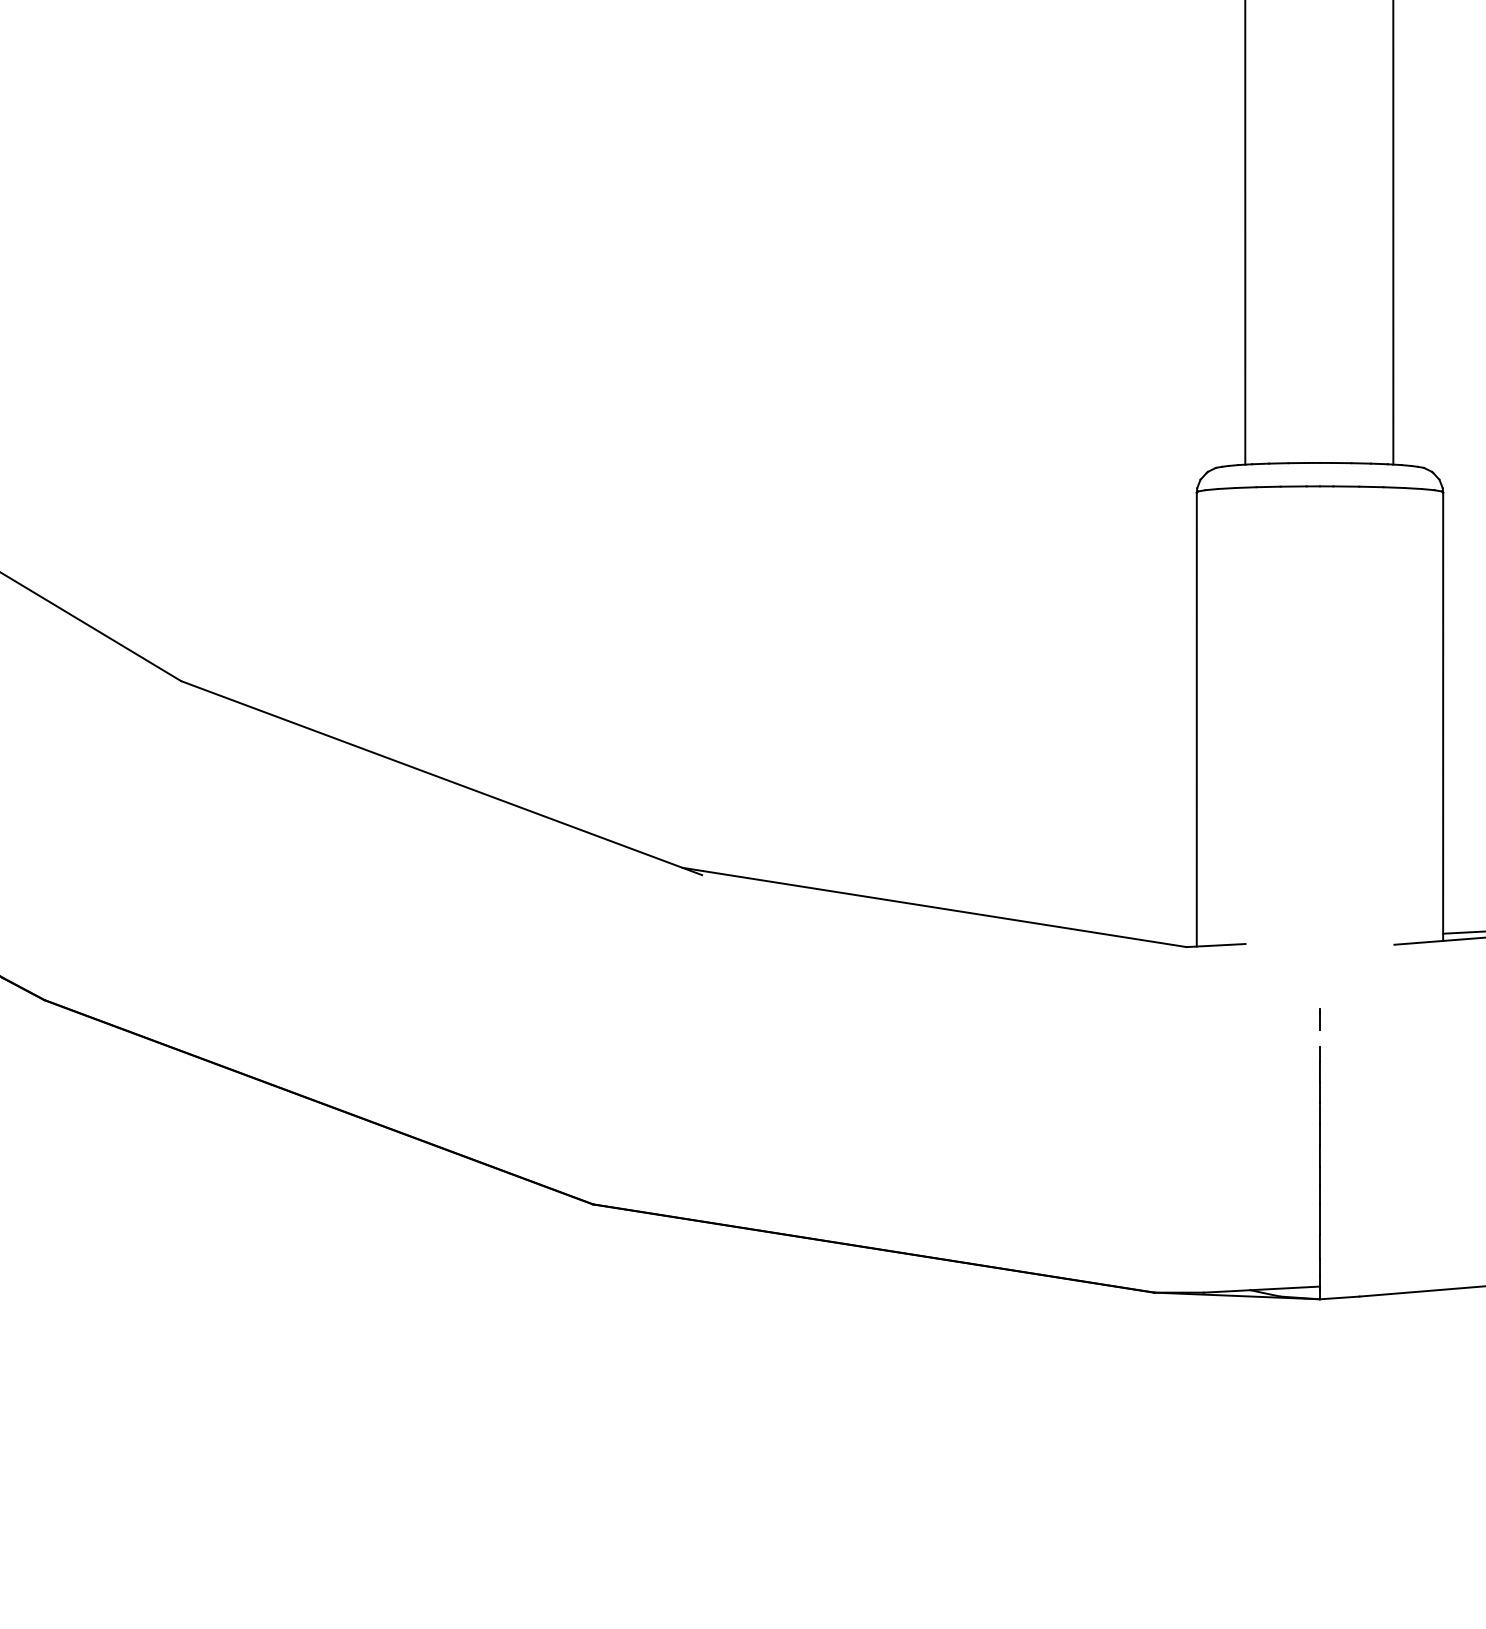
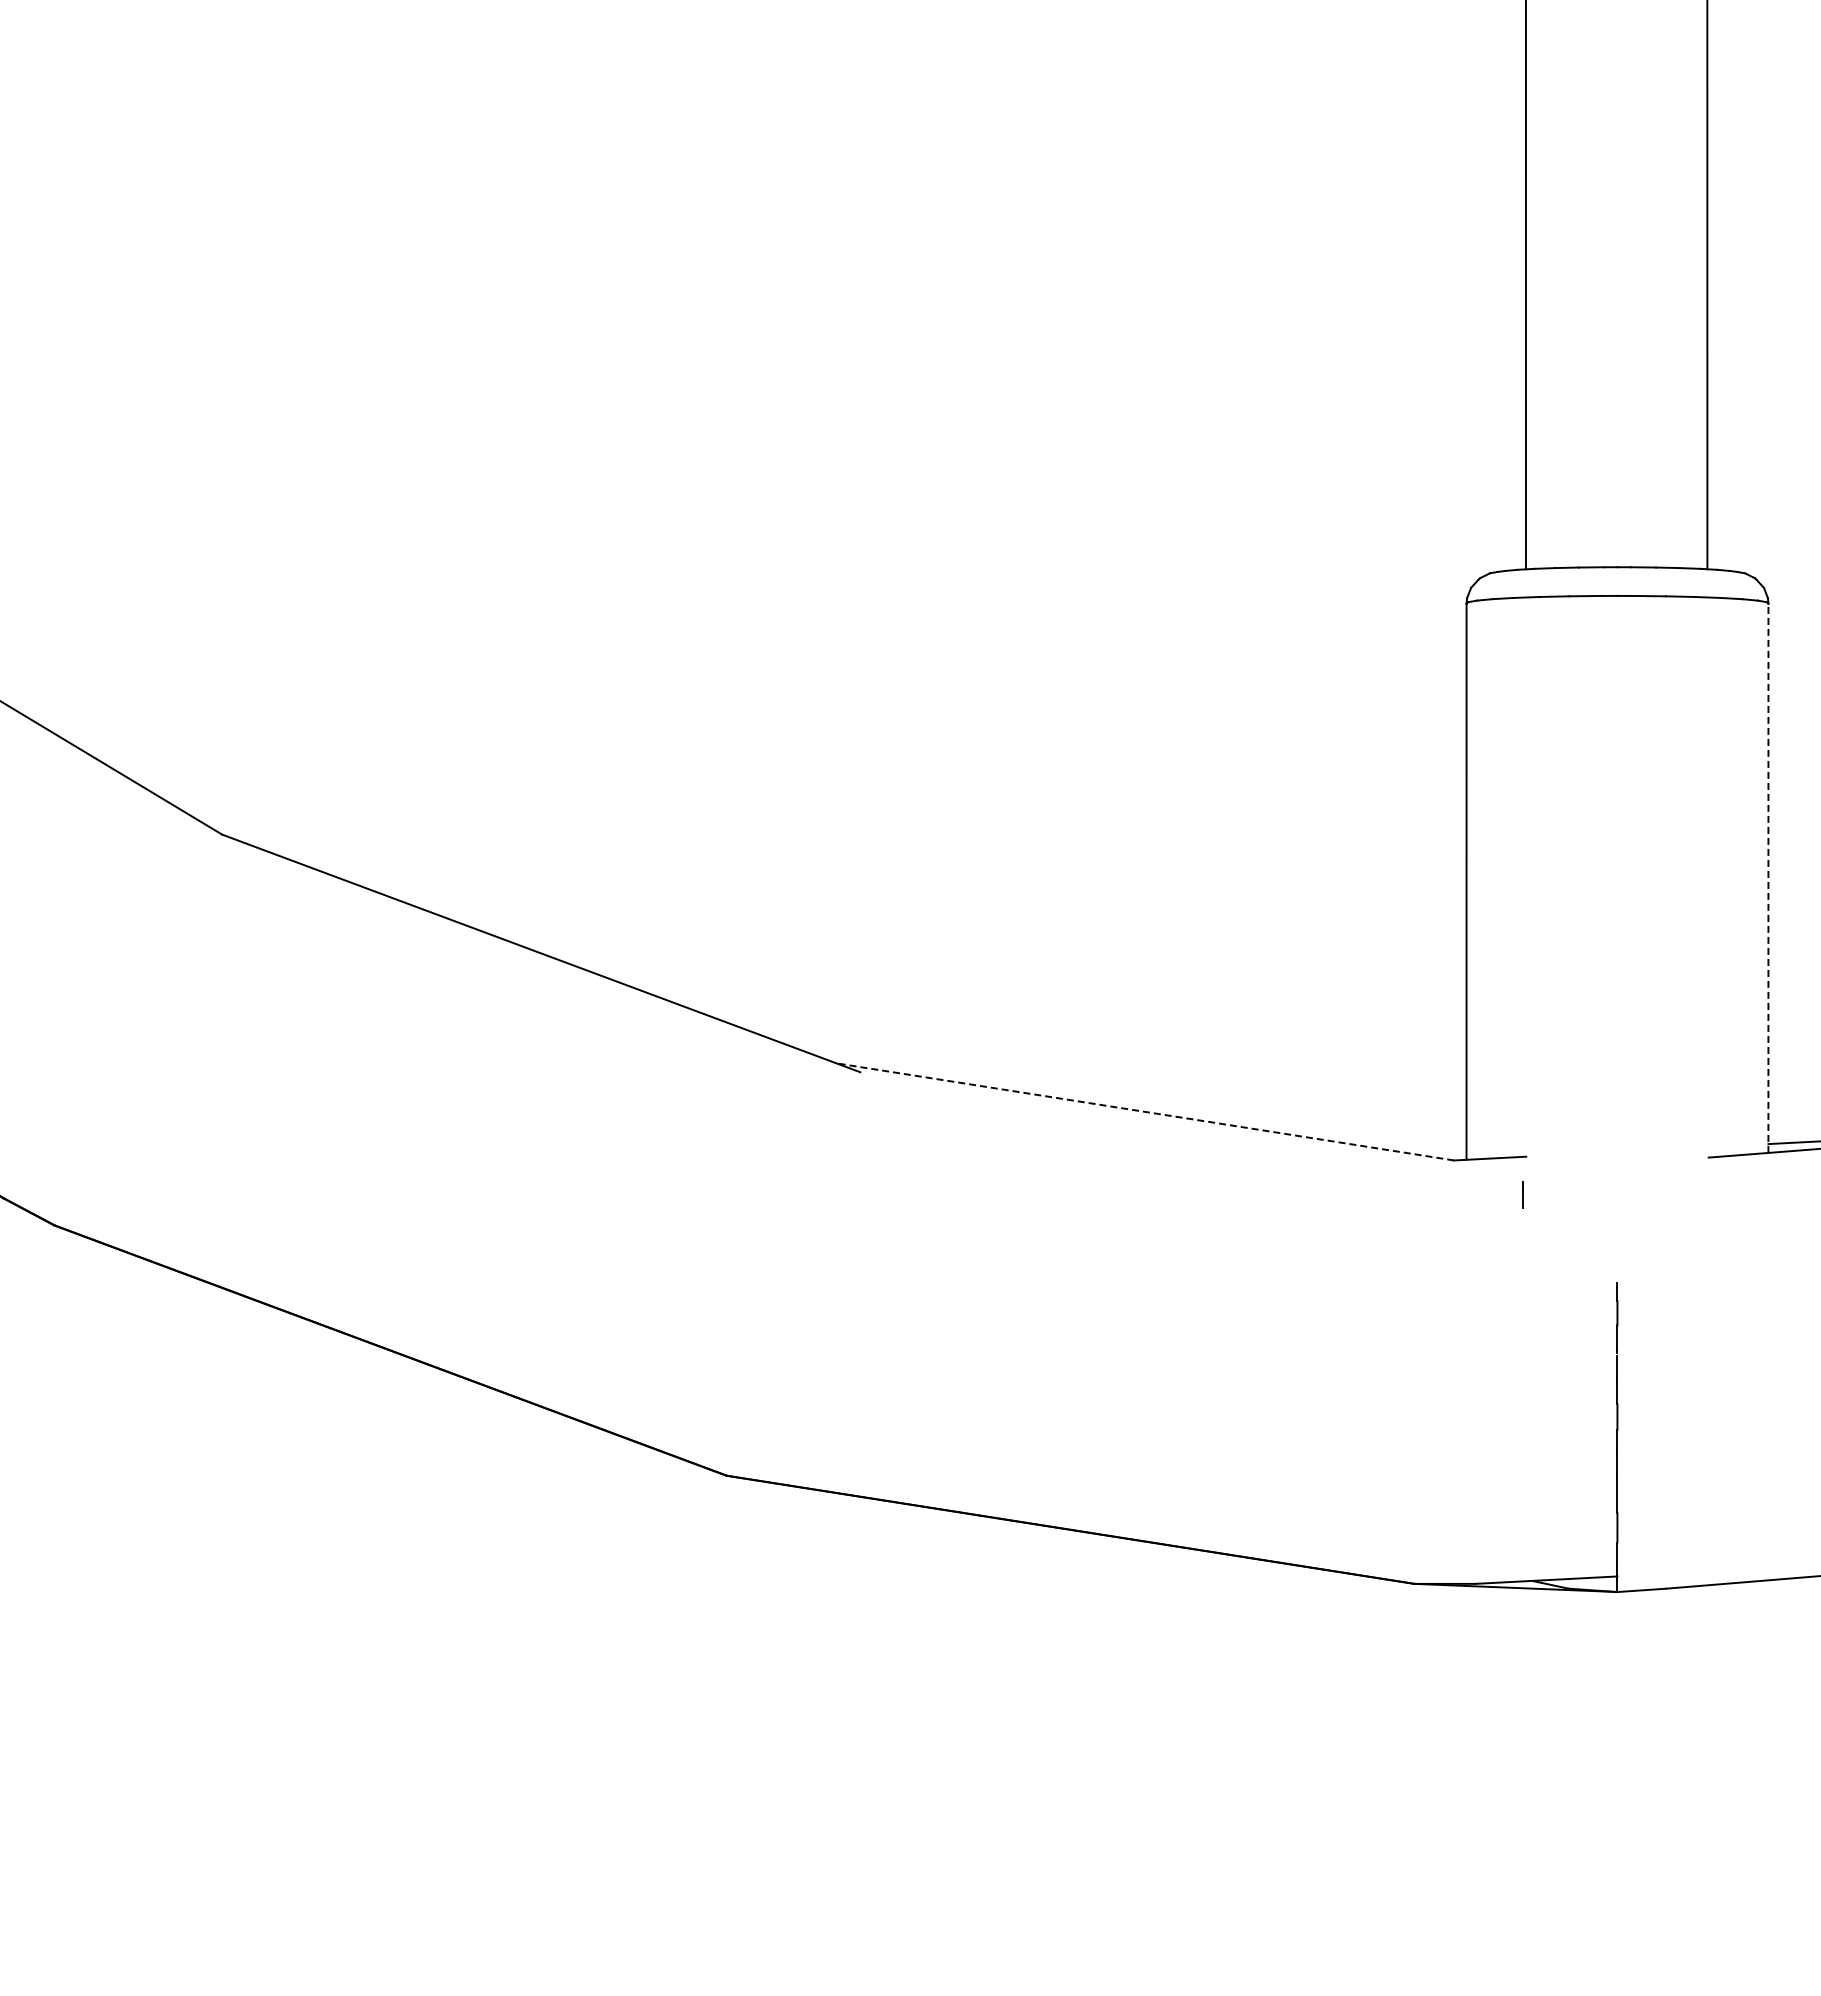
line: (1443, 716) -> (1768, 878), solid -> dashed
line: (934, 907) -> (1145, 1111), solid -> dashed
line: (1319, 1018) -> (1522, 1194), moved

